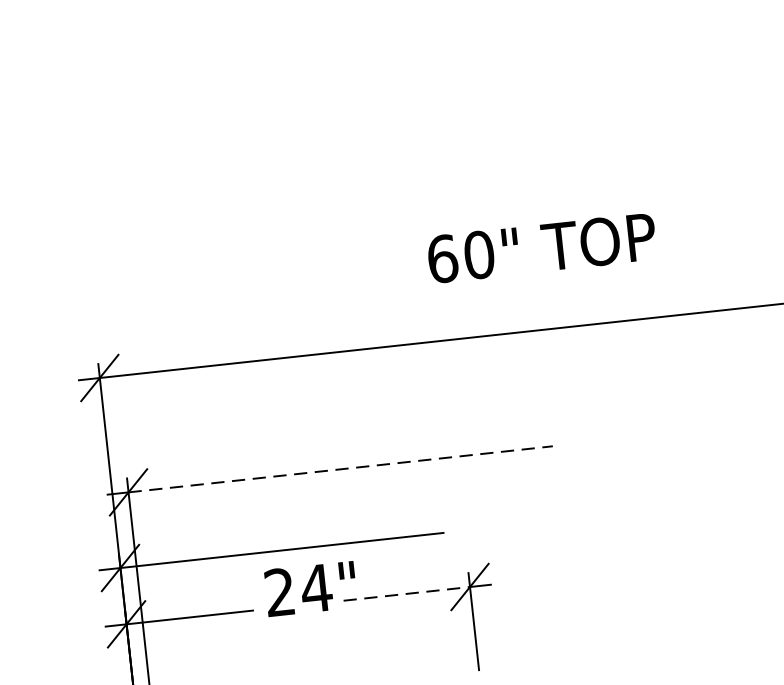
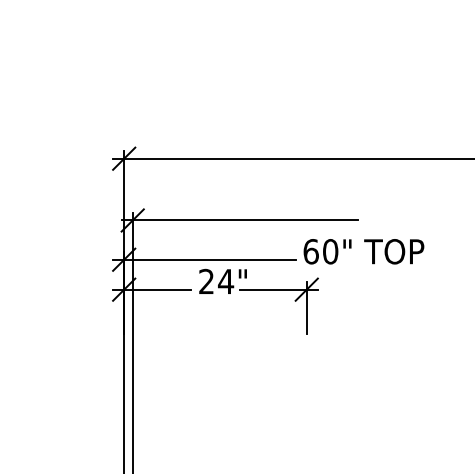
text: (541, 247) -> (363, 251), moved
line: (340, 469) -> (245, 220), dashed -> solid
line: (407, 593) -> (273, 289), dashed -> solid

